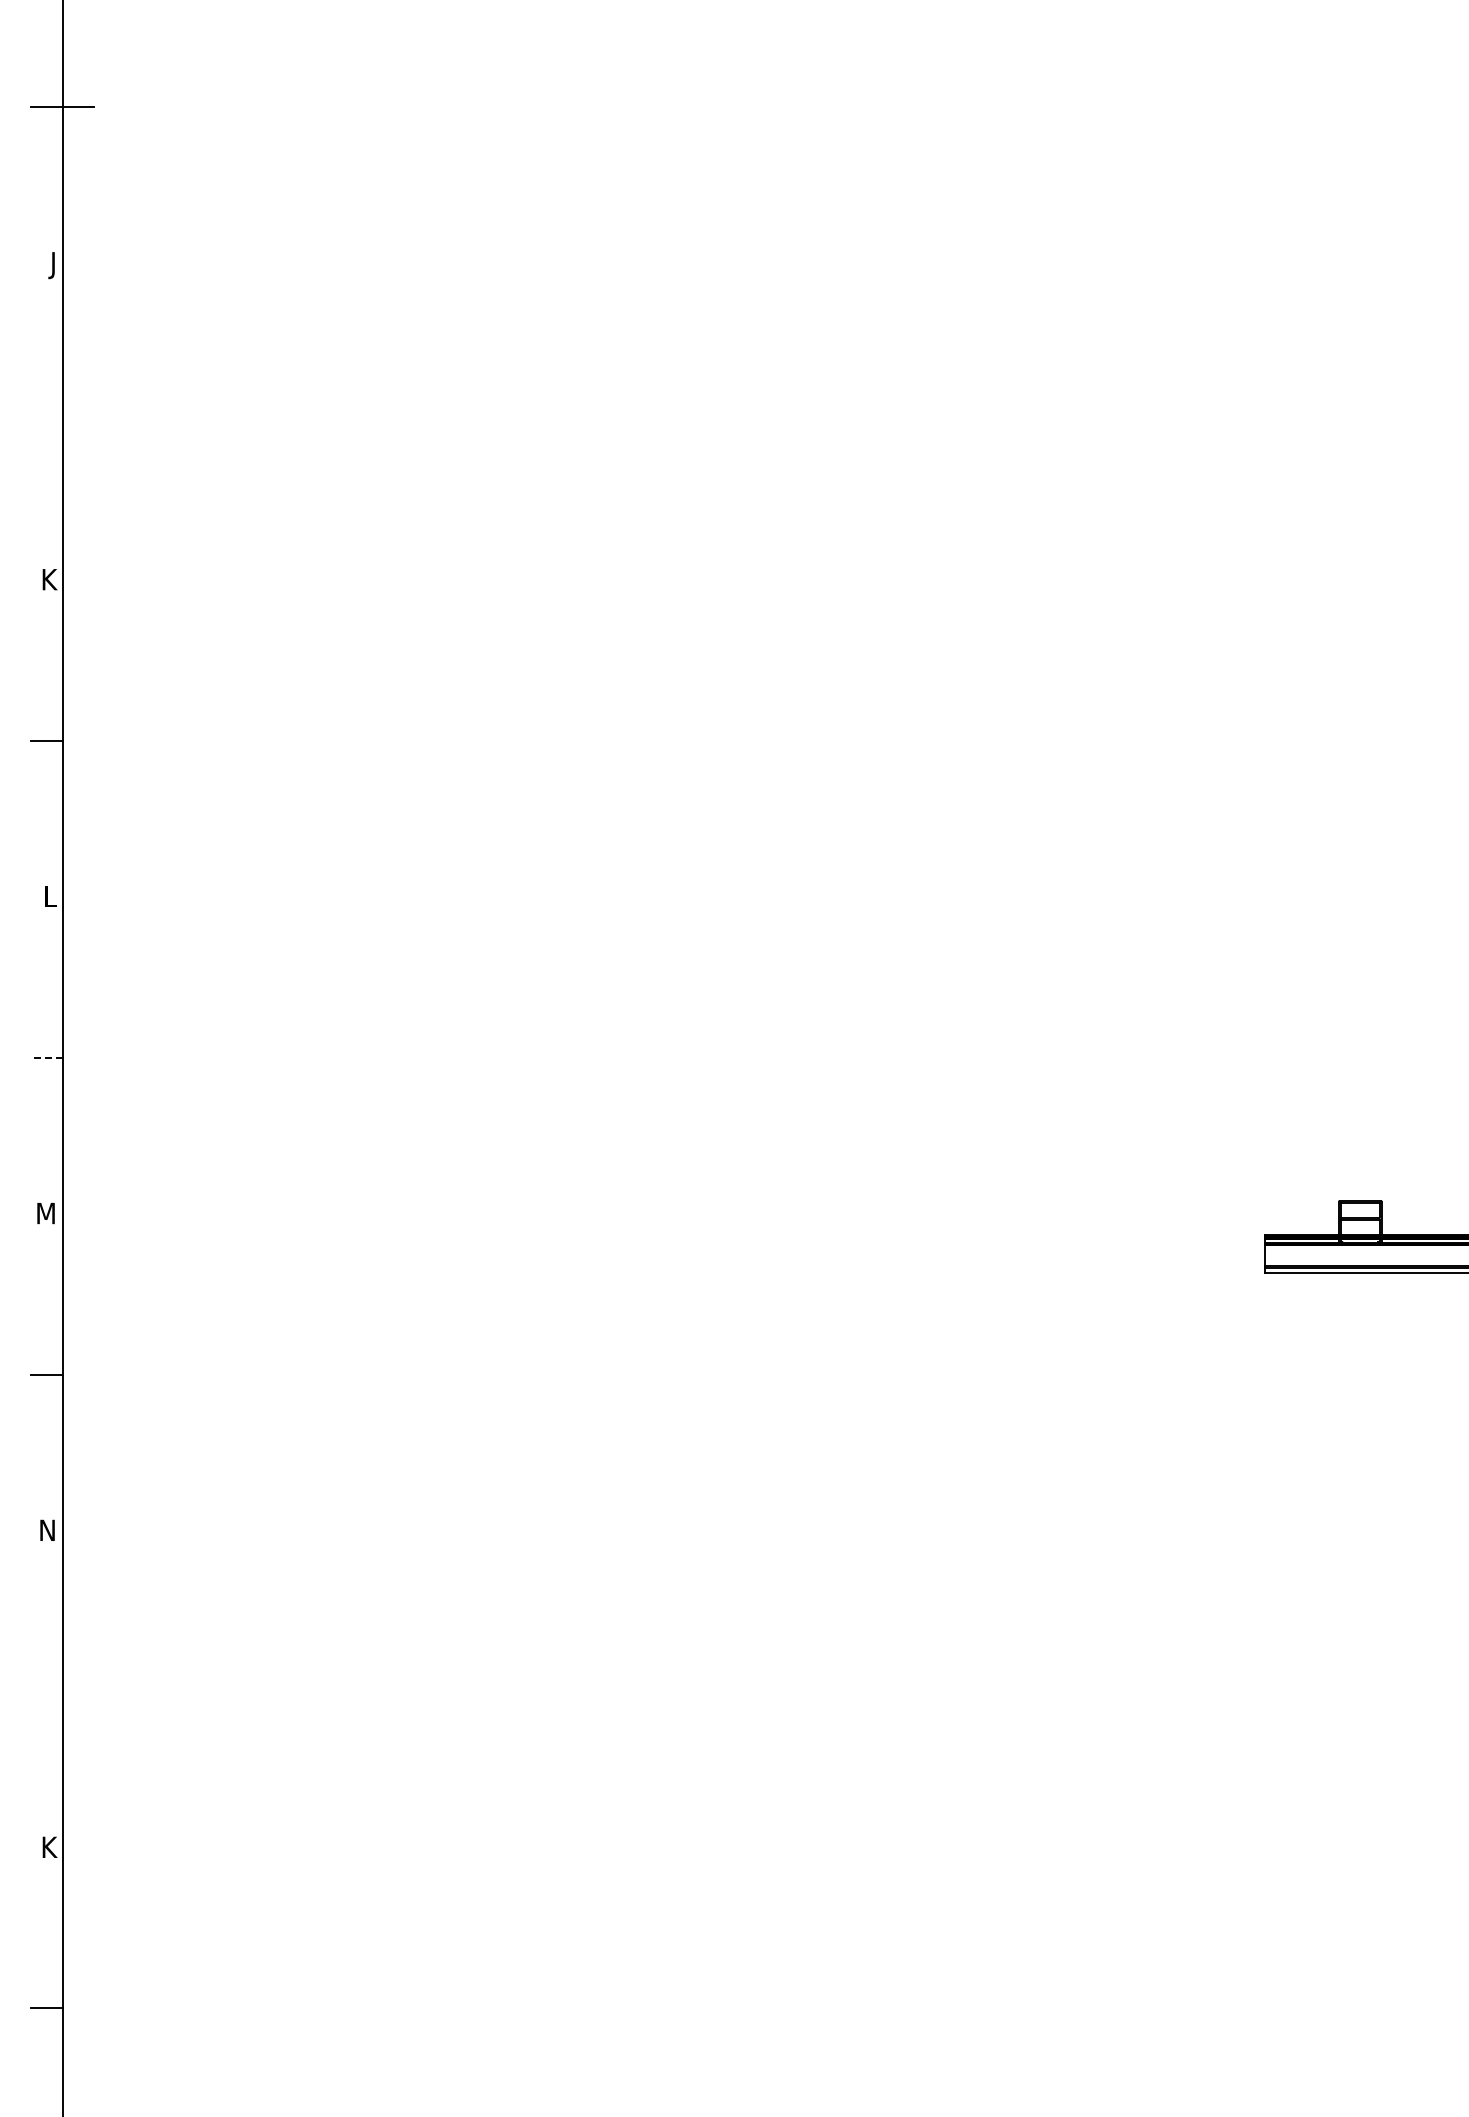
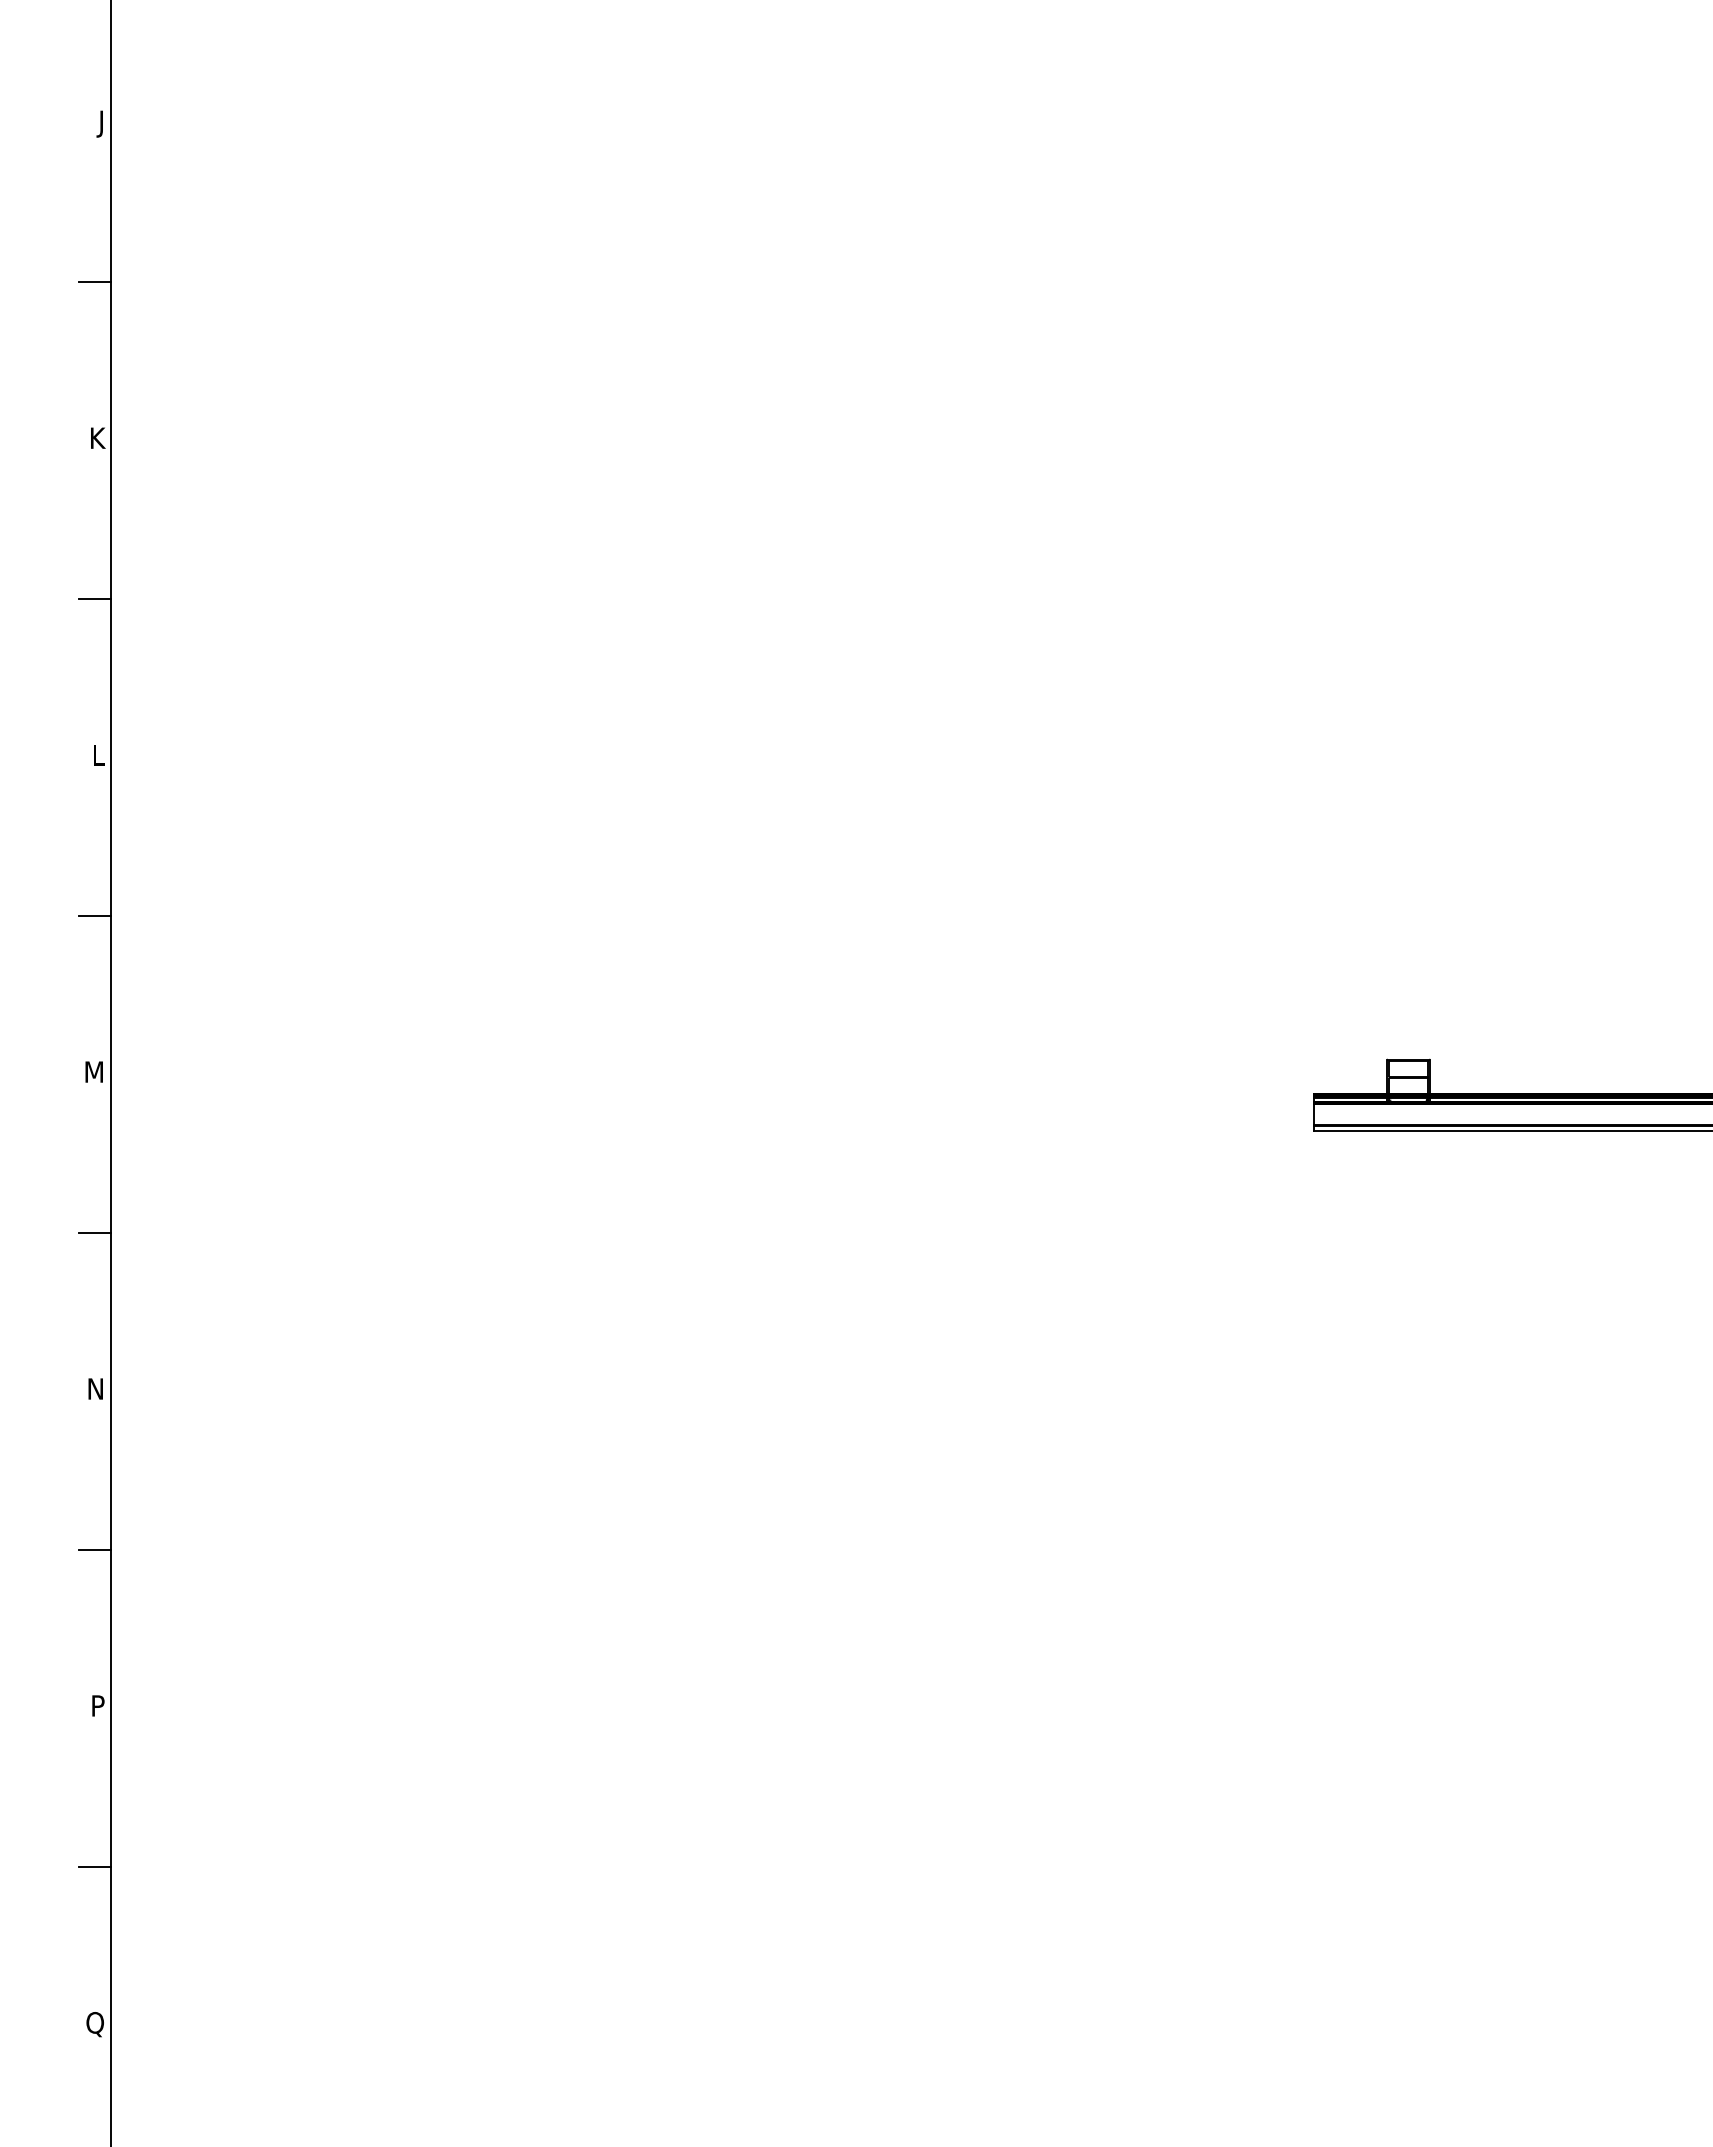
line: (46, 423) -> (94, 282), added
line: (46, 1057) -> (94, 916), dashed -> solid
line: (46, 1691) -> (94, 1550), added
text: (50, 1846) -> (98, 1705), K -> P

